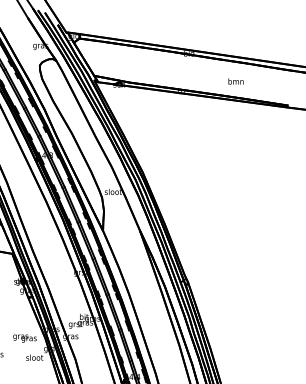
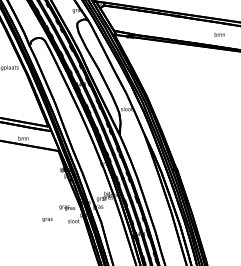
text: (235, 81) -> (219, 34), moved

